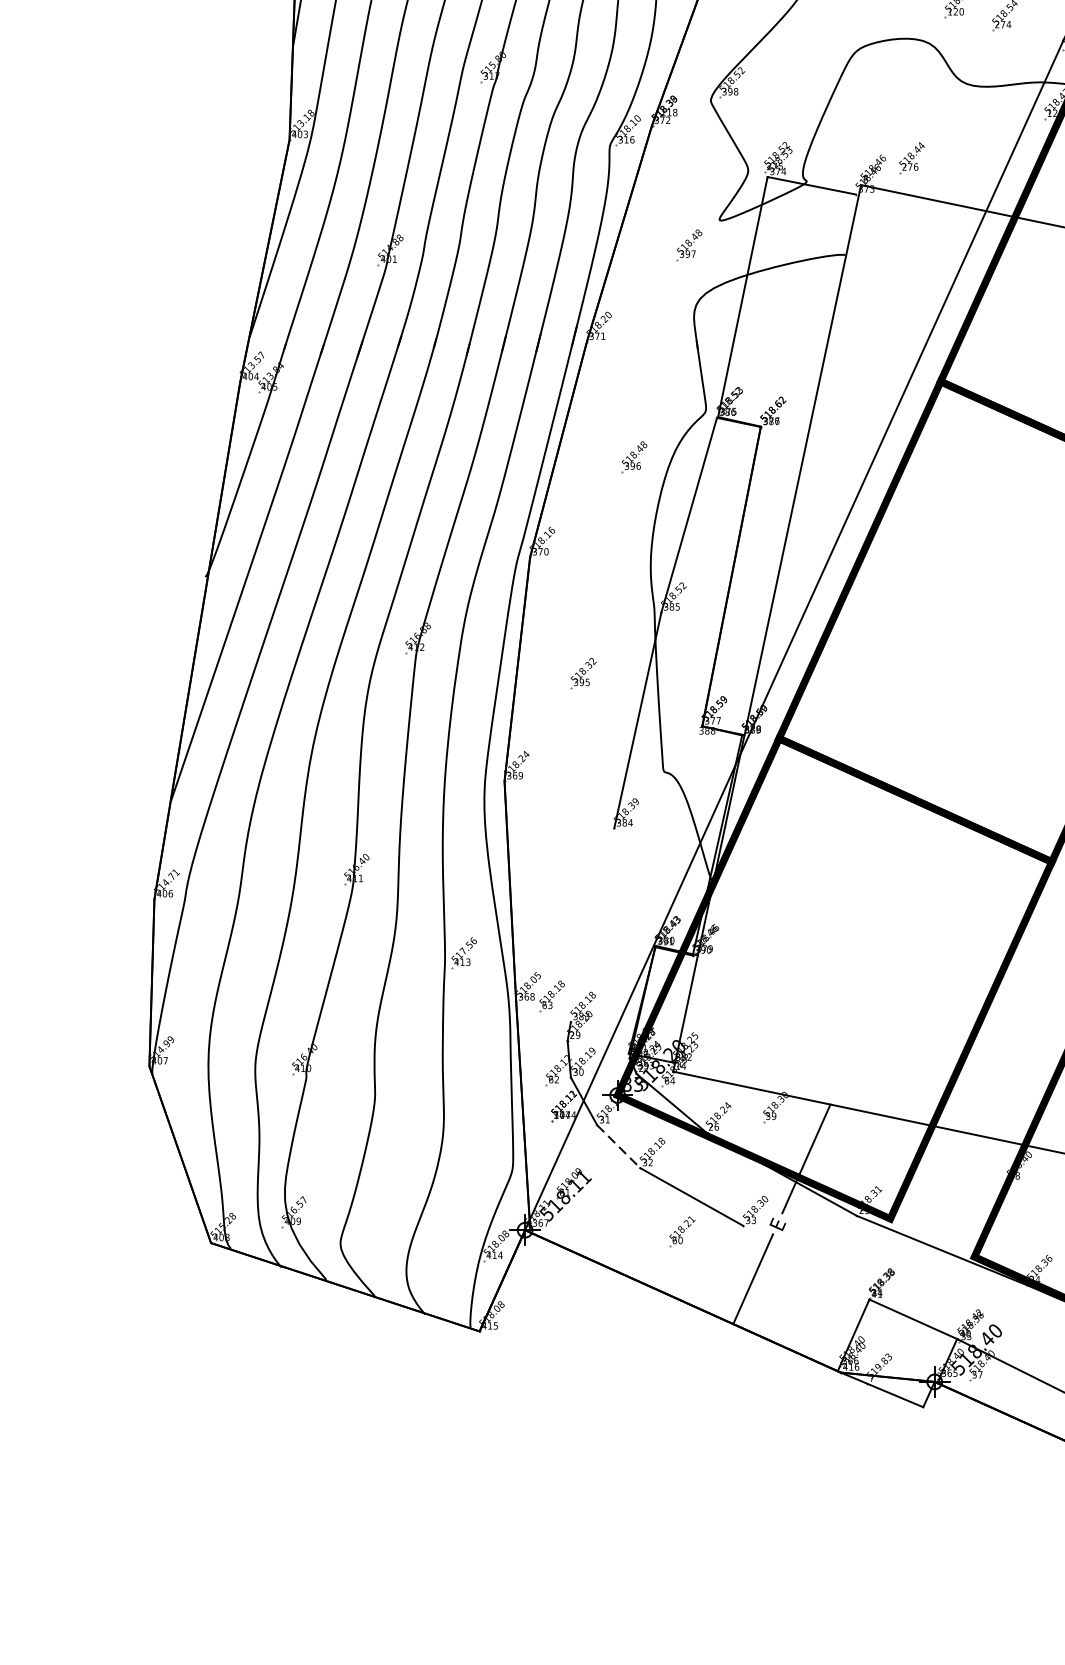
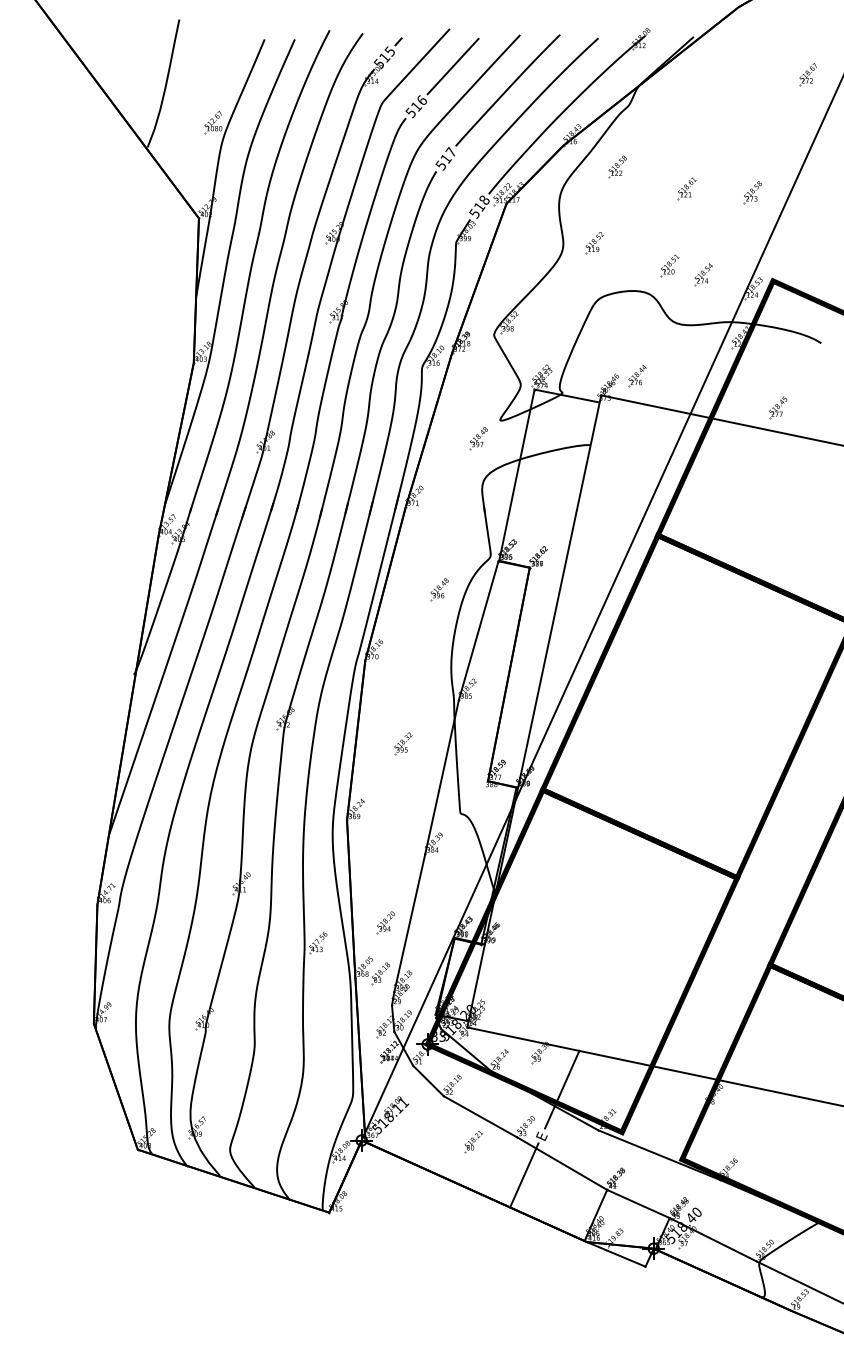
part: (558, 924) -> (385, 922), added
line: (592, 925) -> (409, 923), added
line: (618, 1146) -> (428, 1080), dashed -> solid
line: (806, 1262) -> (562, 1163), added

